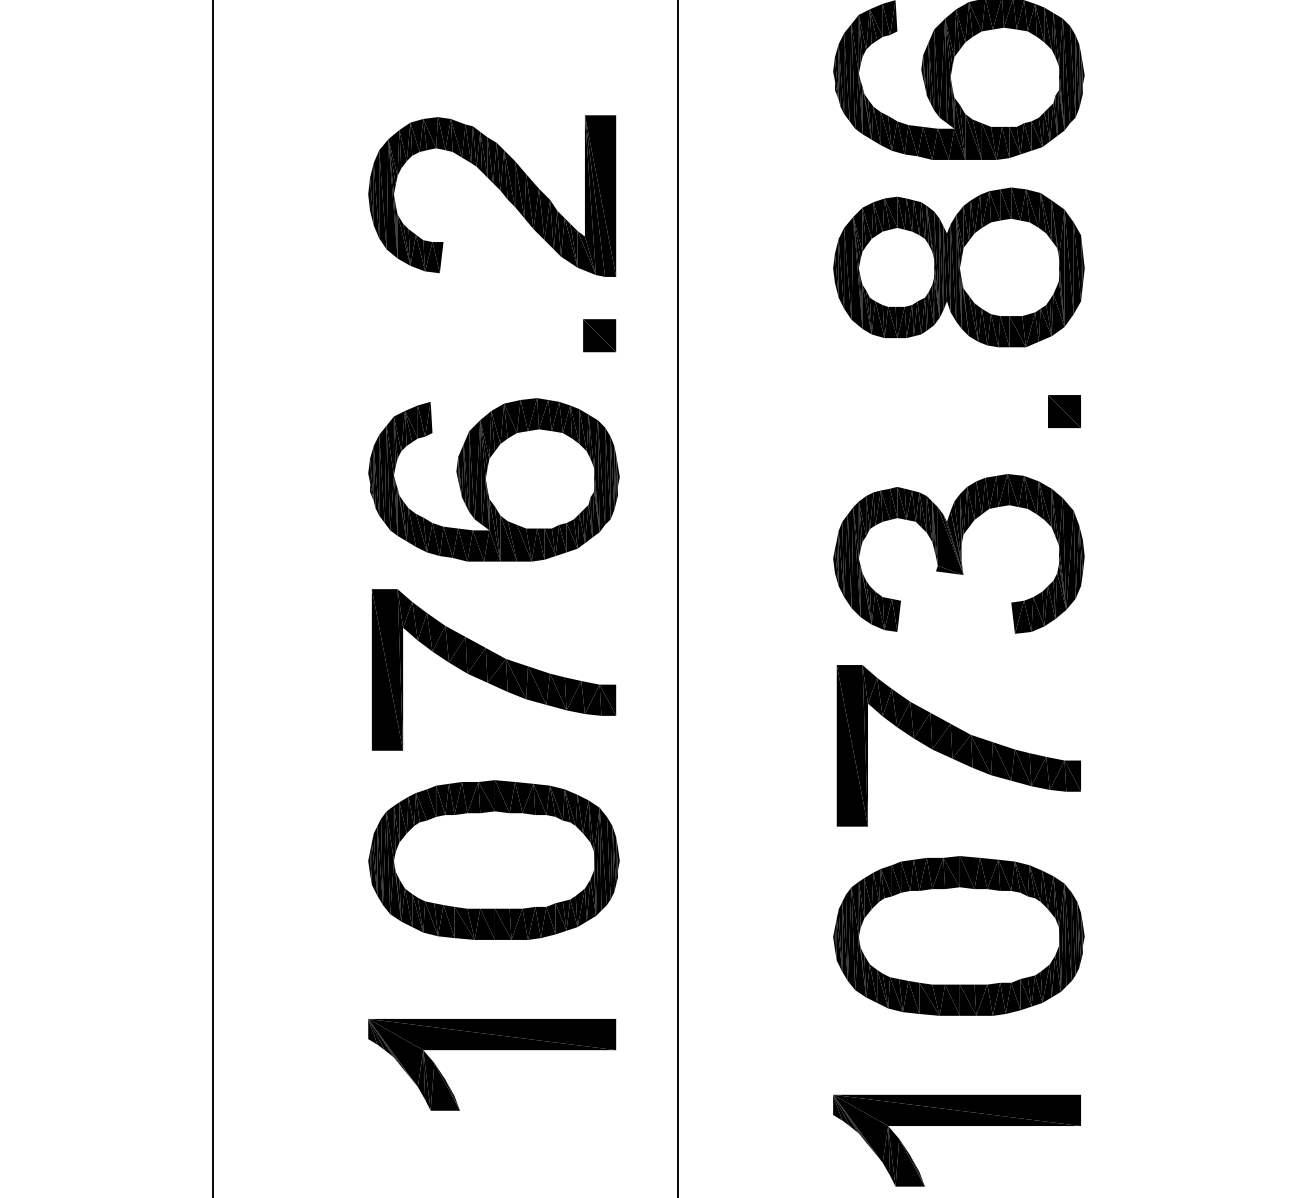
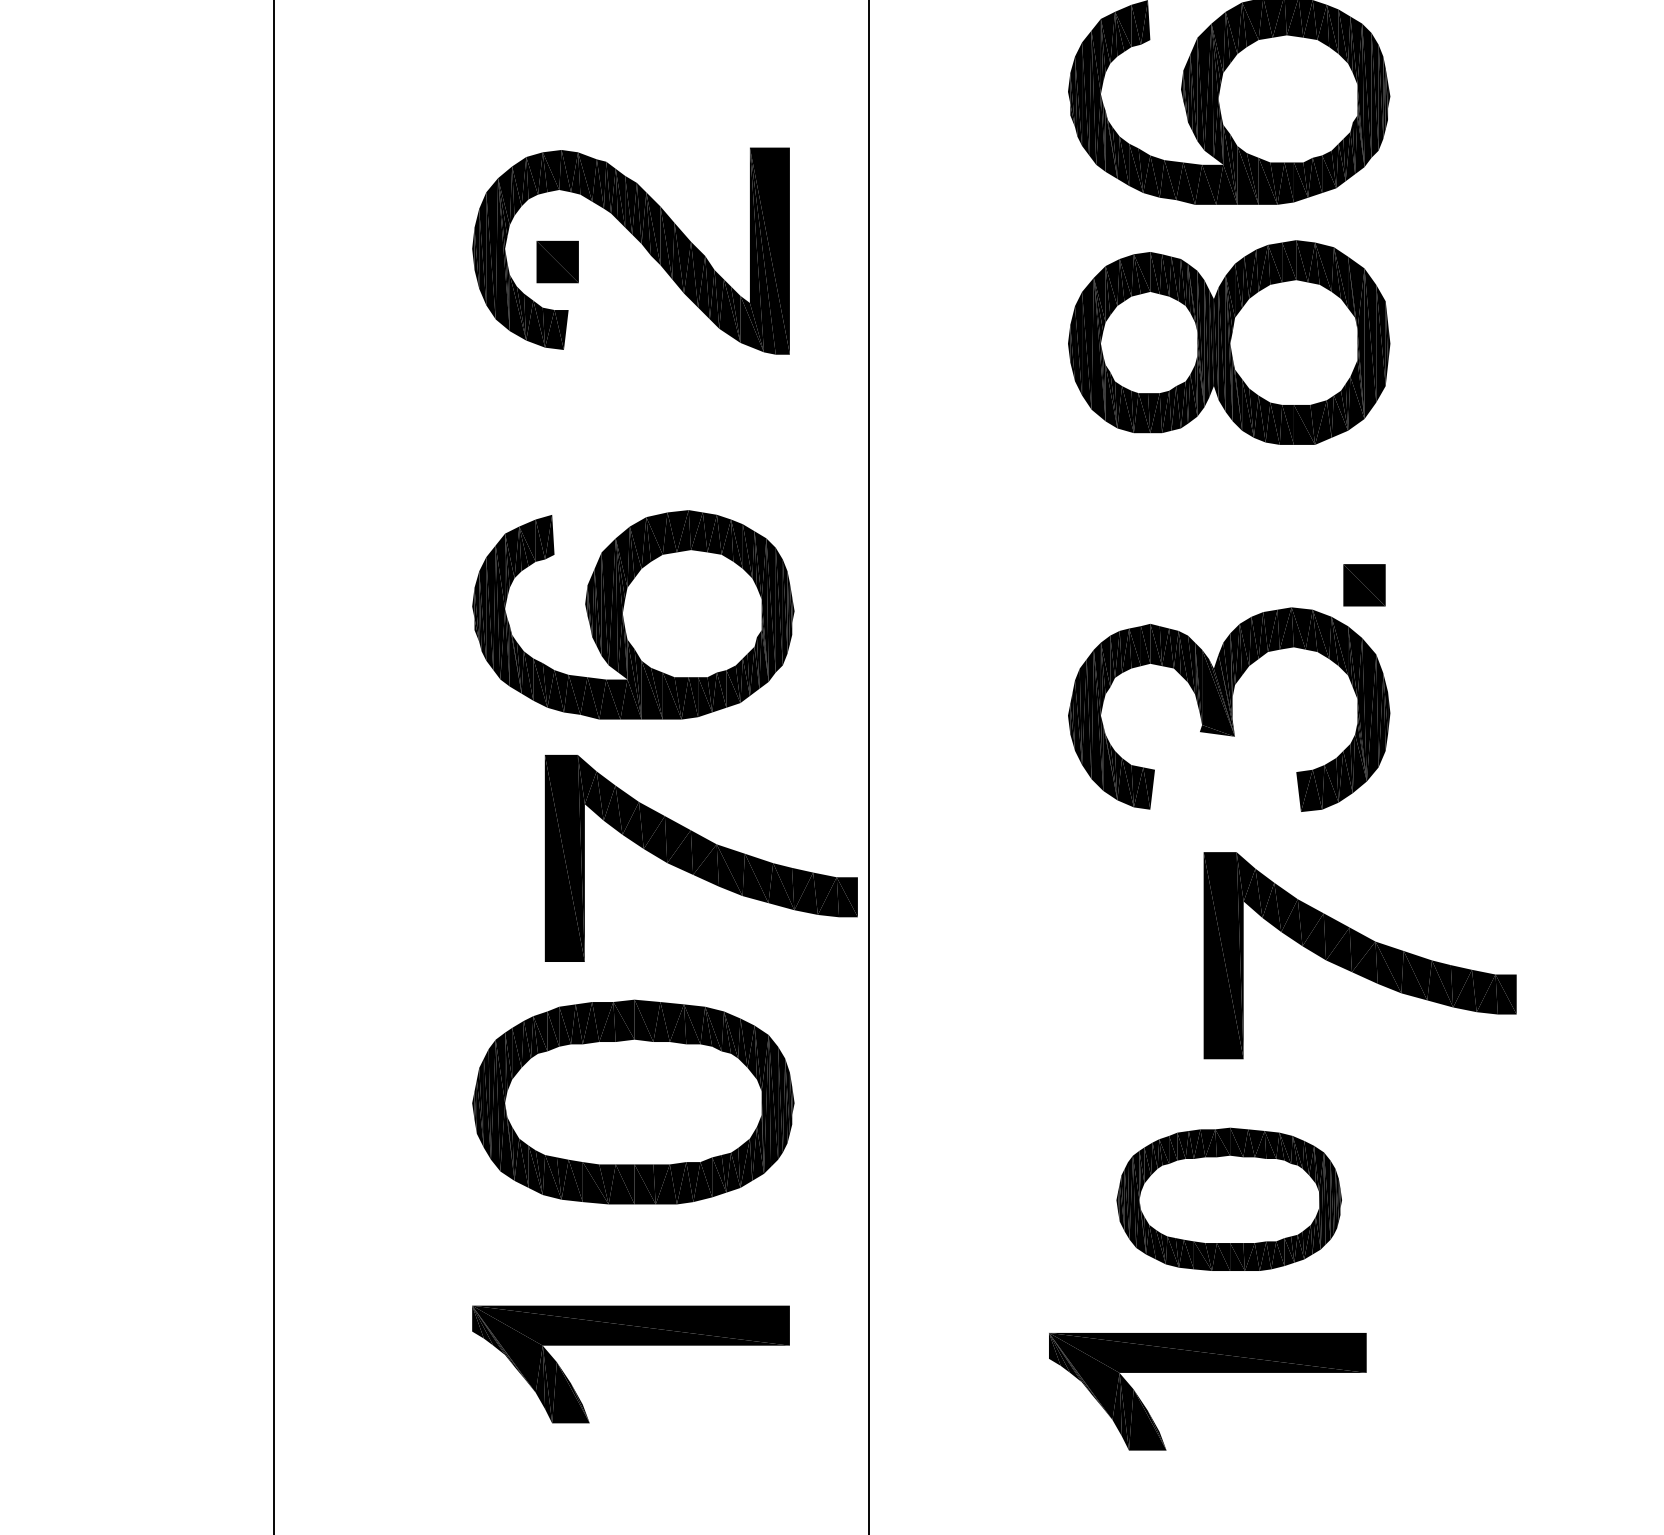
part: (599, 335) -> (557, 261), moved
part: (1064, 411) -> (1364, 585), moved
part: (493, 670) -> (700, 858), moved
part: (958, 745) -> (1359, 955), moved
part: (959, 936) -> (1229, 1199), size x0.7
part: (956, 1125) -> (1207, 1372), moved

